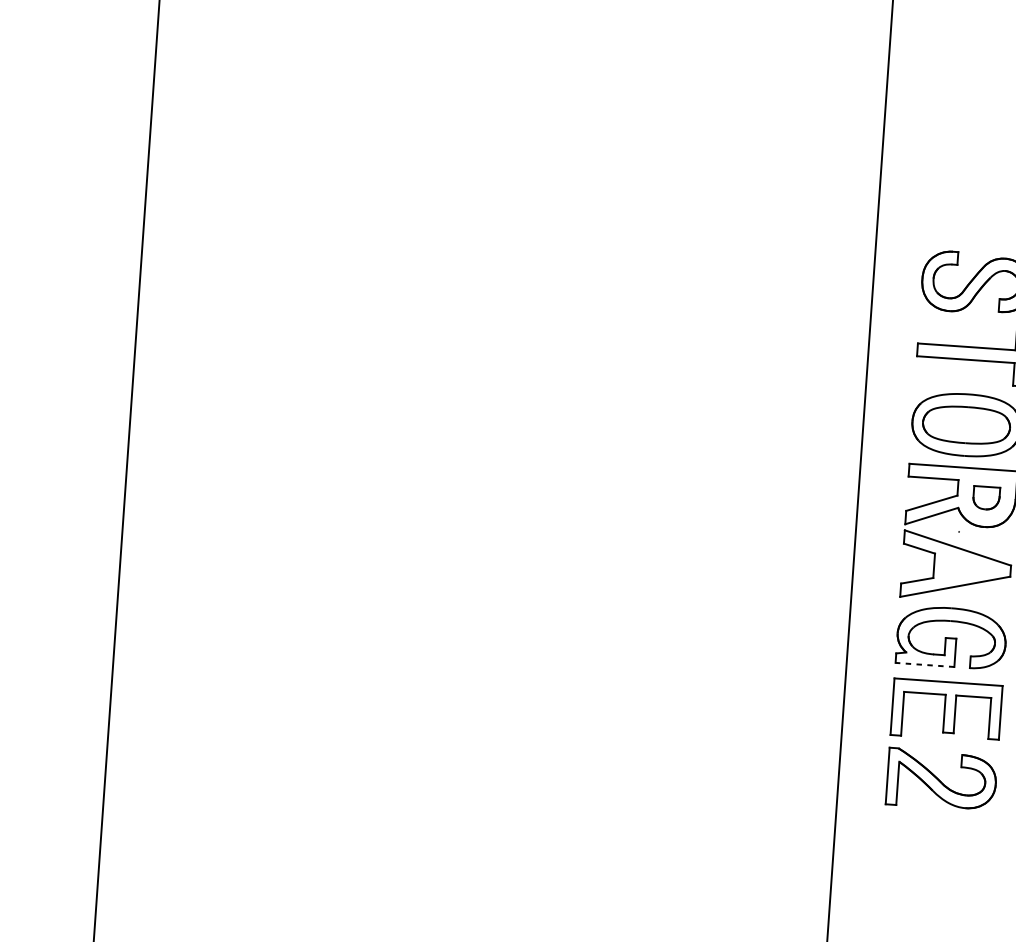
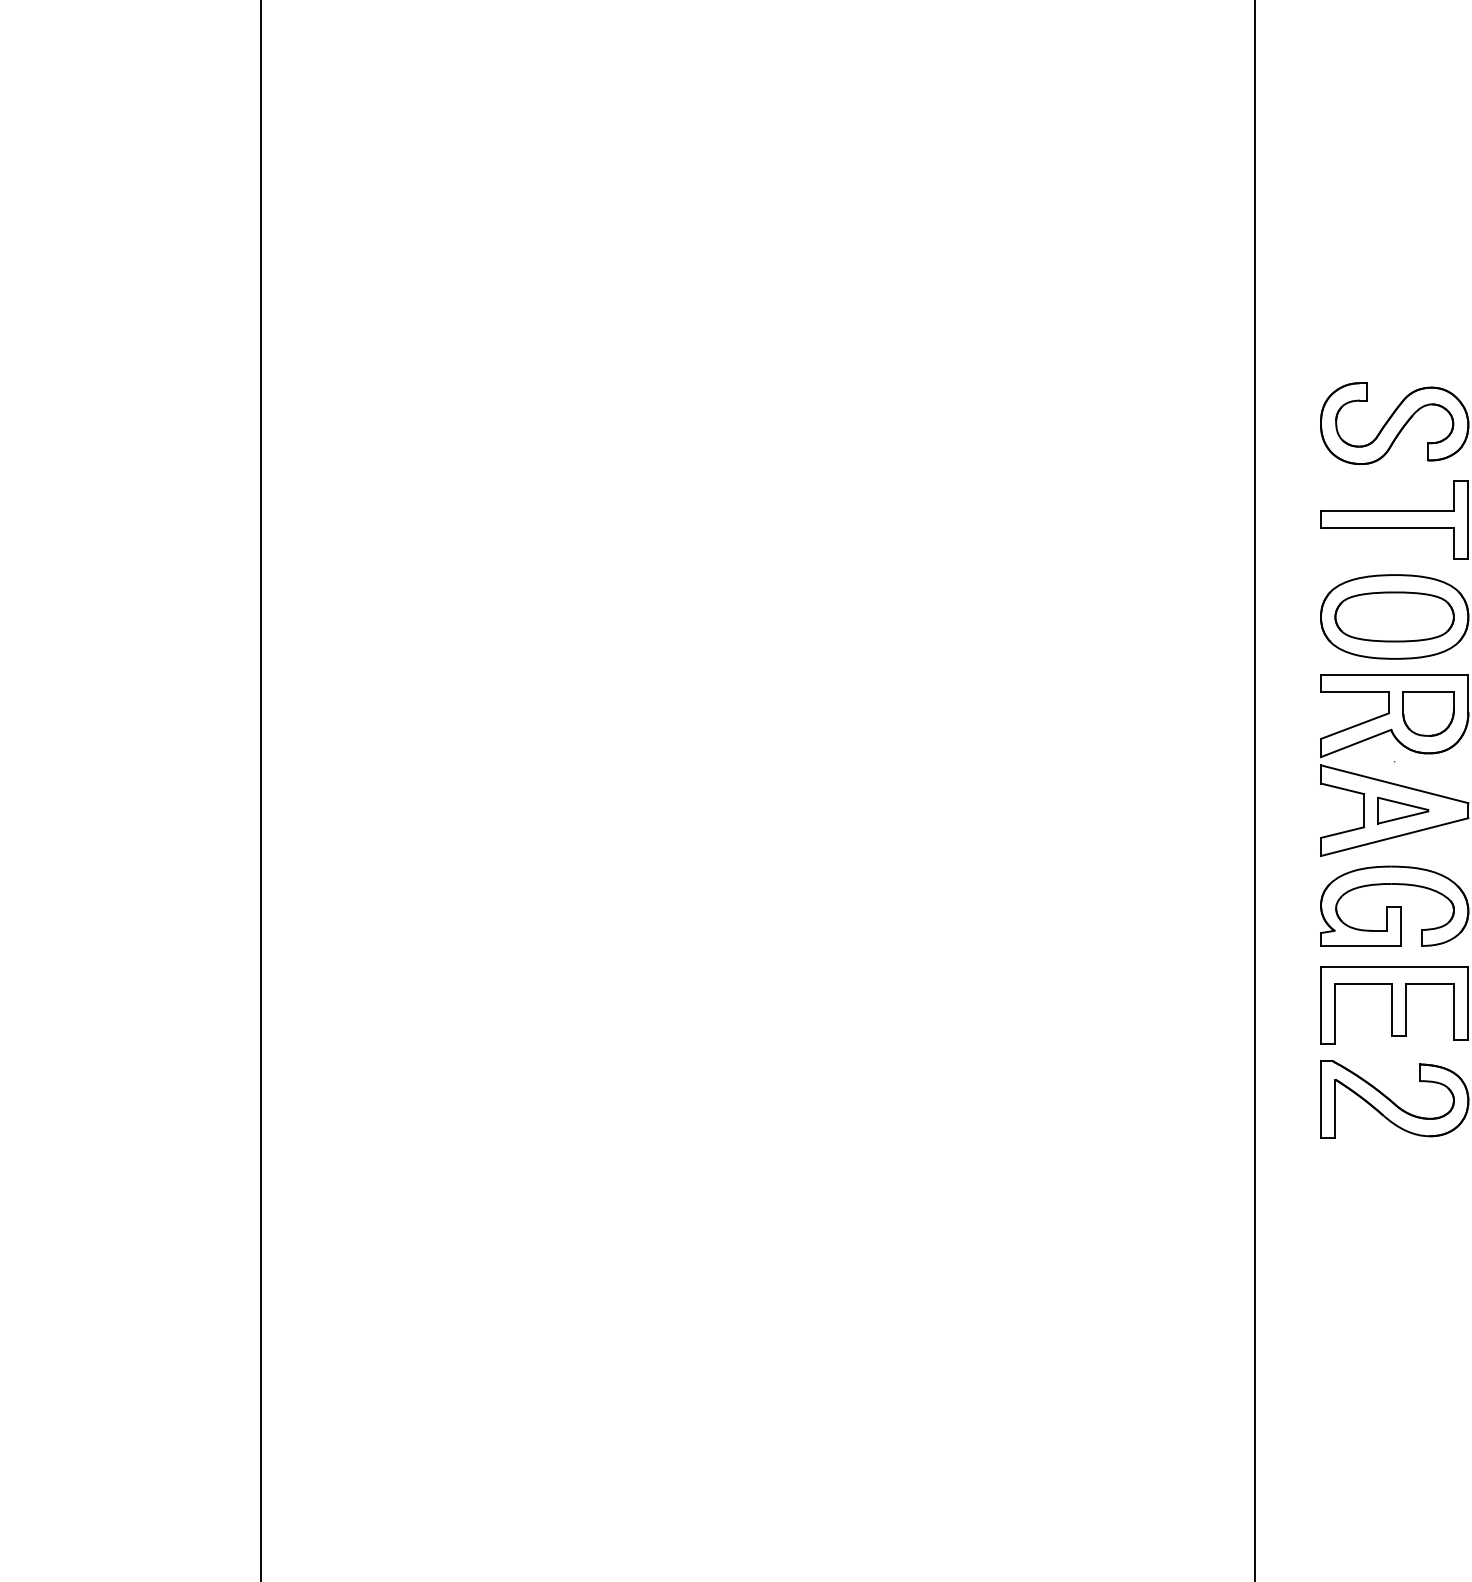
part: (986, 497) -> (1428, 713), size x1.43
part: (963, 567) -> (1403, 810), added
line: (924, 664) -> (1360, 945), dashed -> solid

